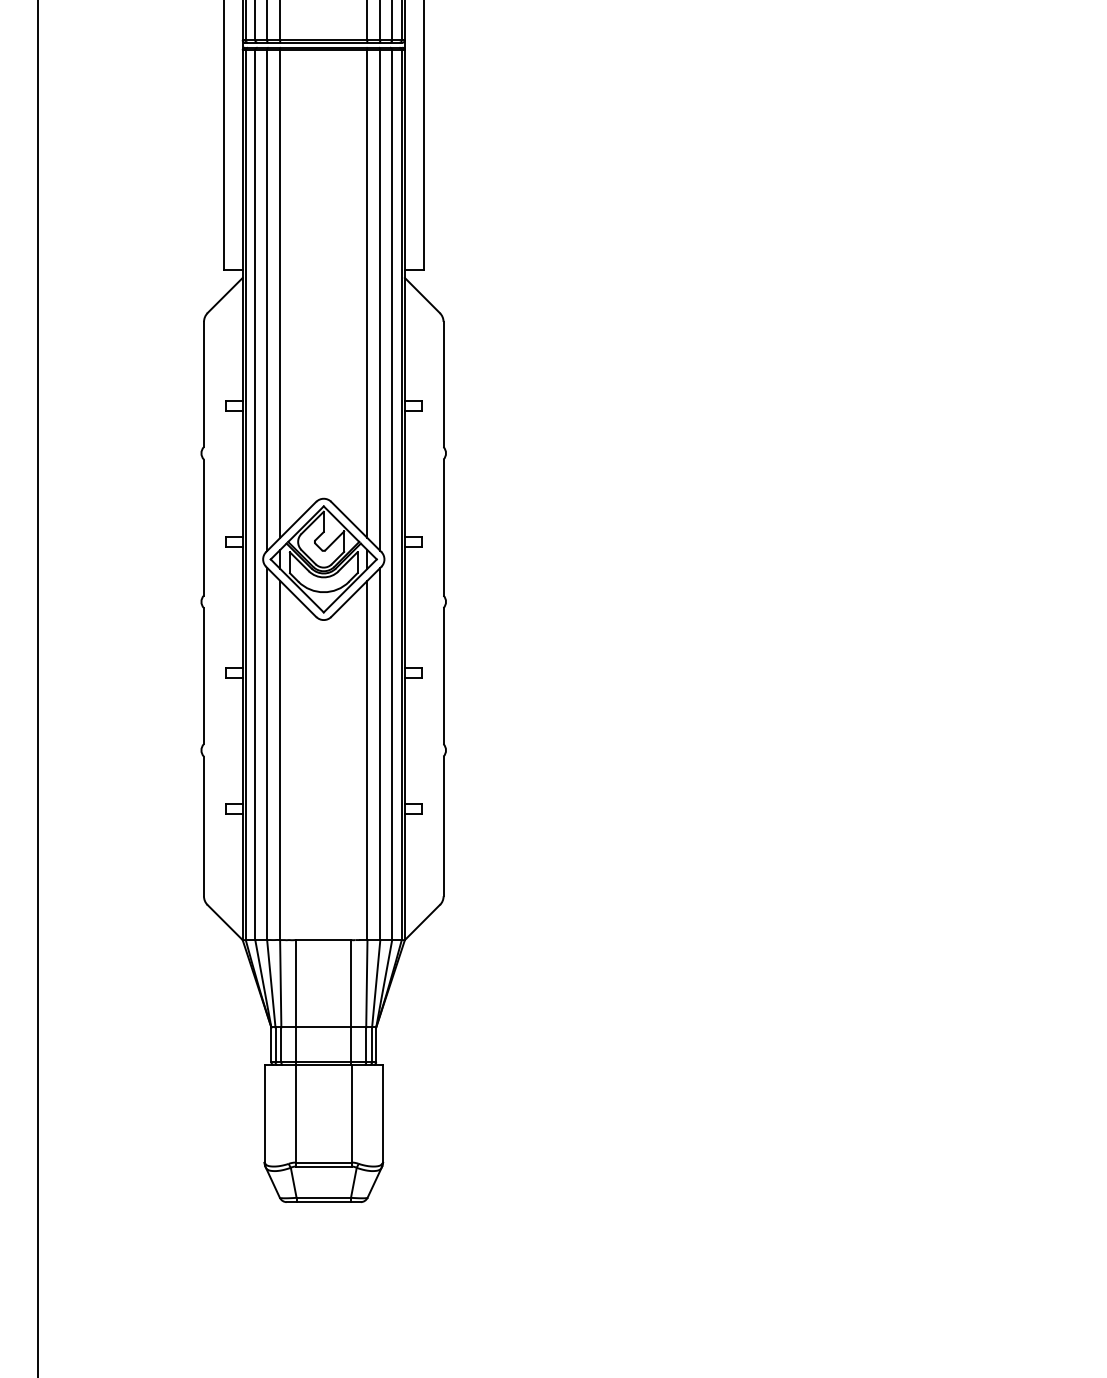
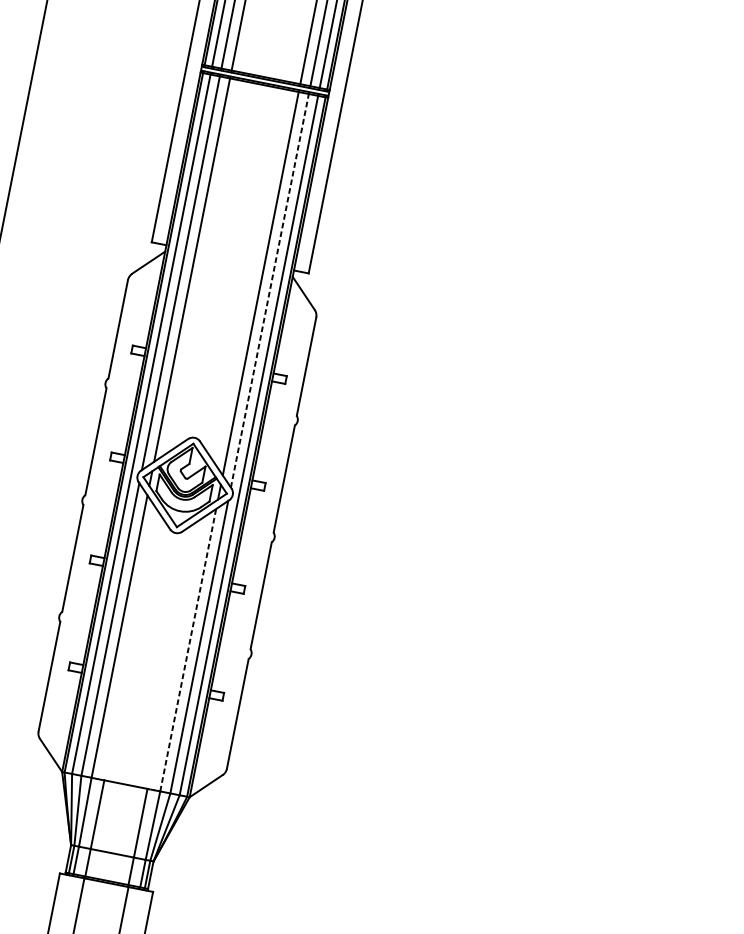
line: (380, 300) -> (270, 290), solid -> dashed
line: (367, 760) -> (188, 650), solid -> dashed

